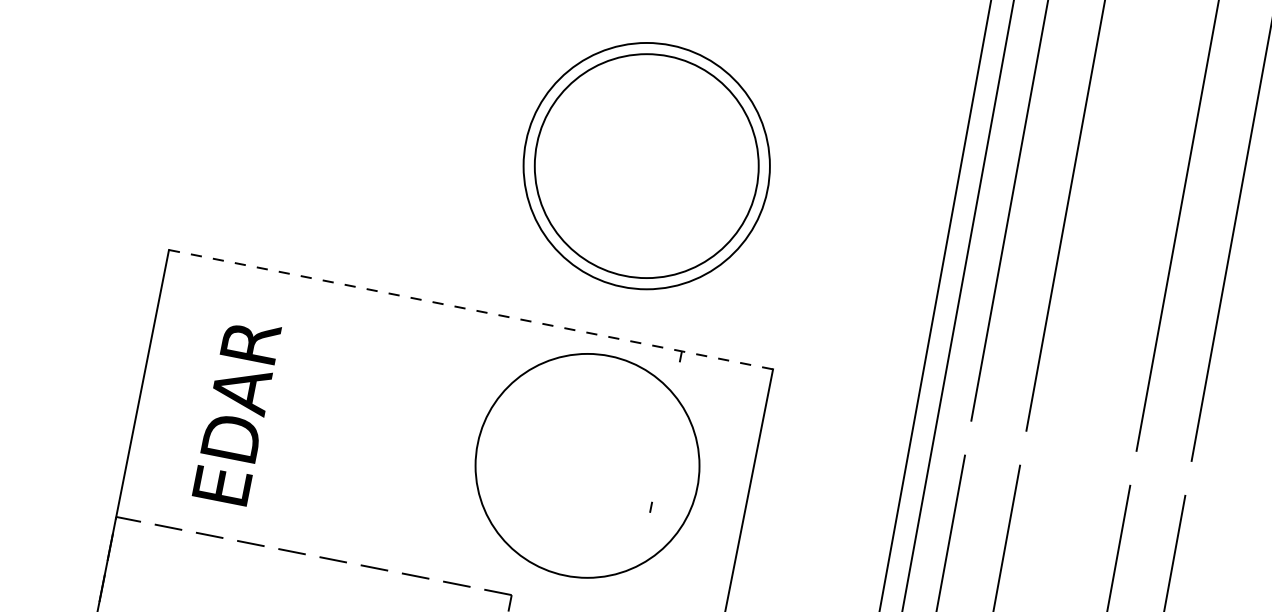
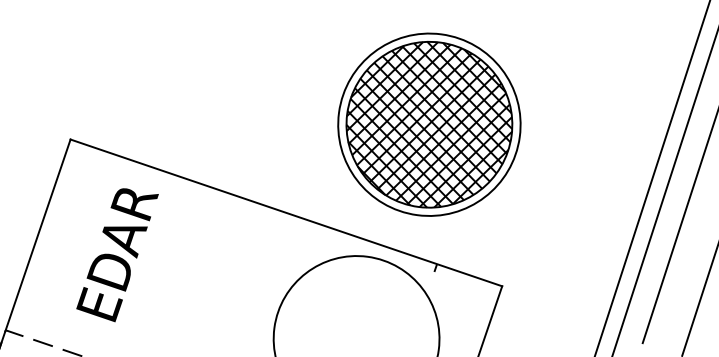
hatch: (646, 166) -> (429, 125), added
line: (471, 309) -> (286, 212), dashed -> solid
text: (236, 415) -> (116, 254), moved

